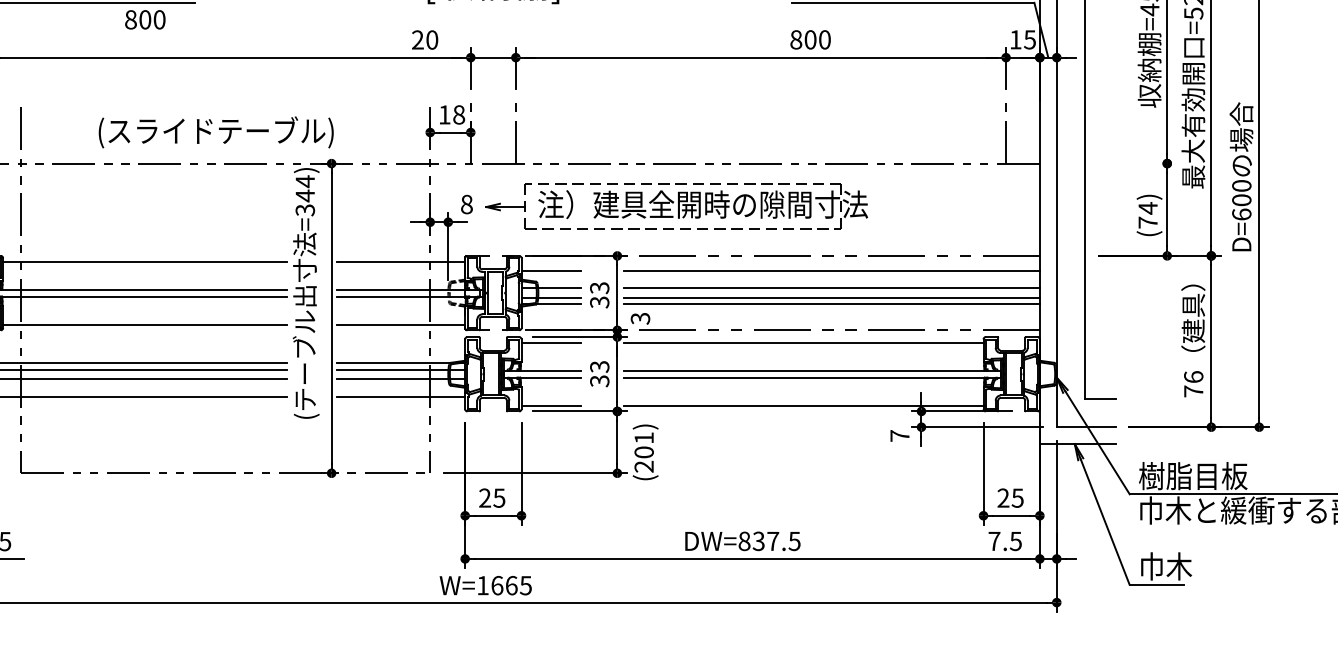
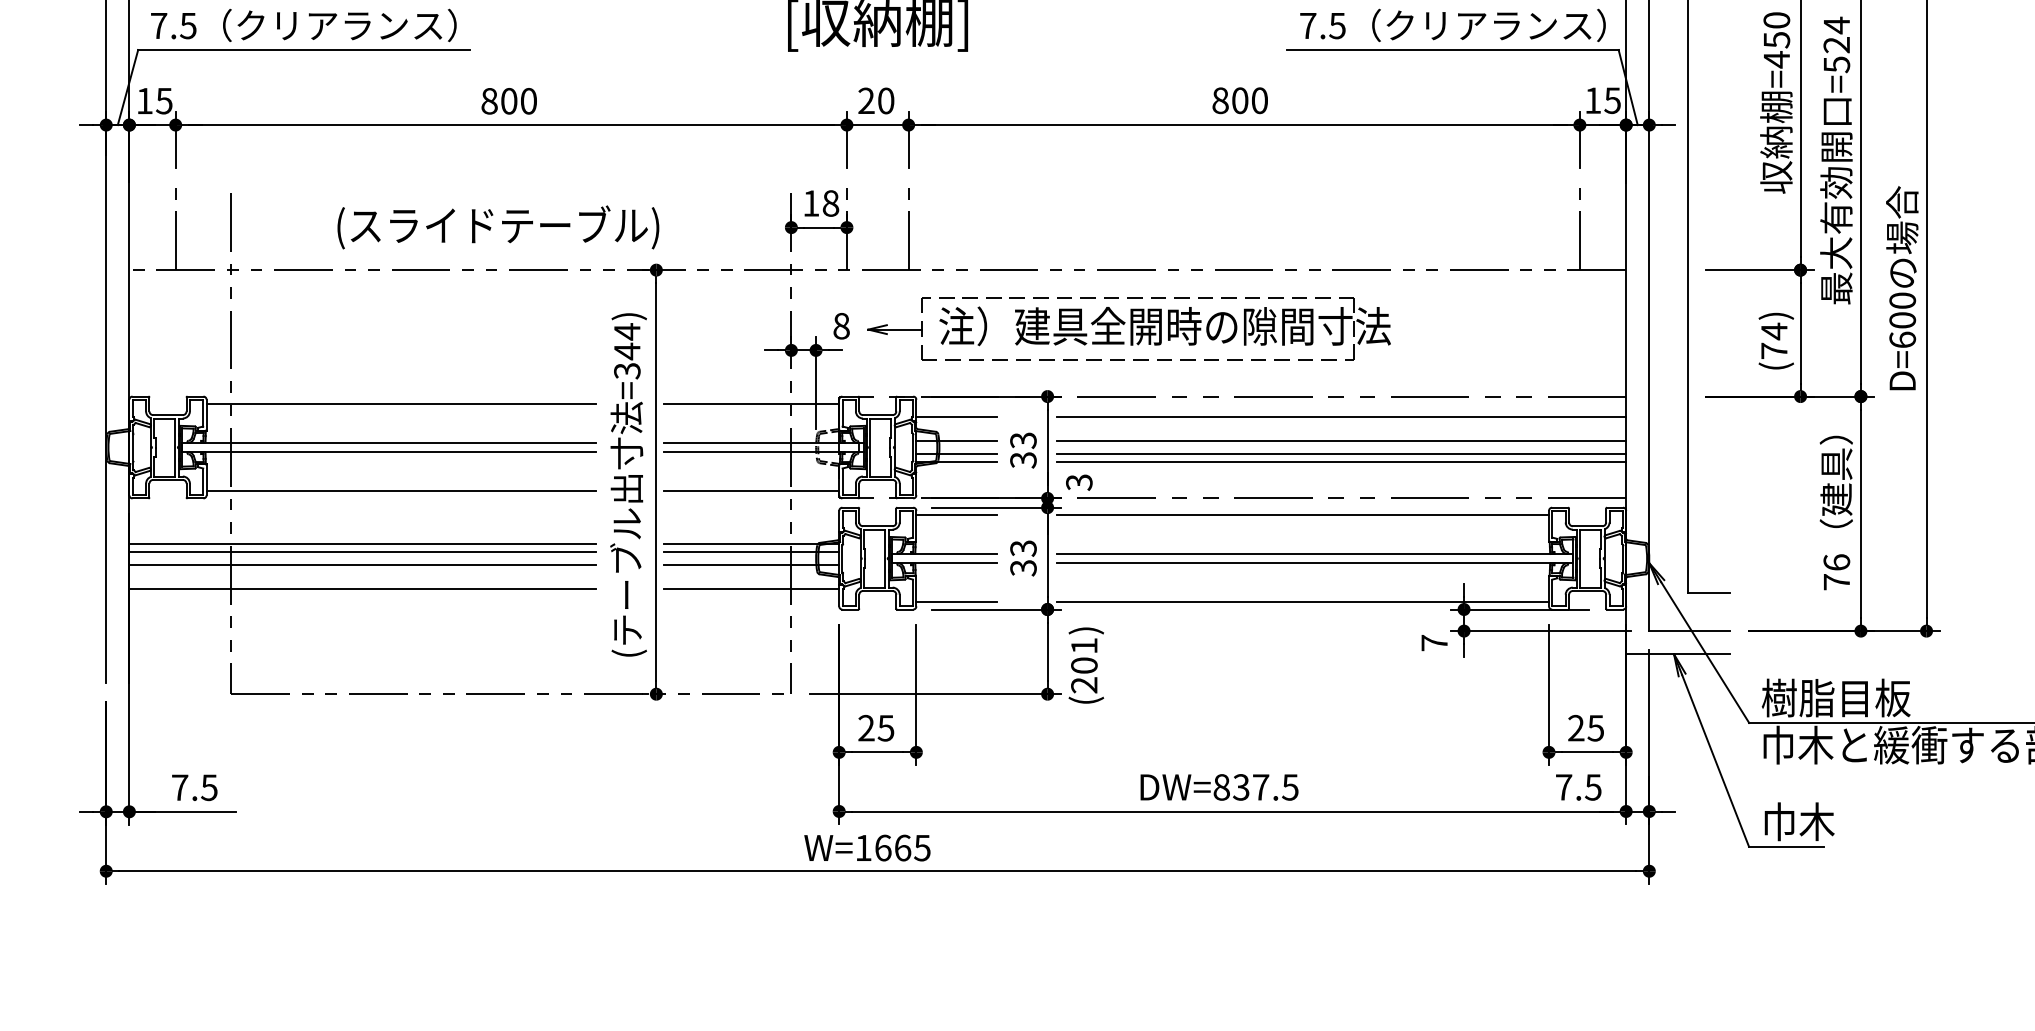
text: (144, 19) -> (508, 101), moved
text: (425, 39) -> (876, 100), moved
text: (810, 39) -> (1239, 100), moved
line: (1137, 163) -> (1759, 270), added
text: (306, 293) -> (628, 484), moved

